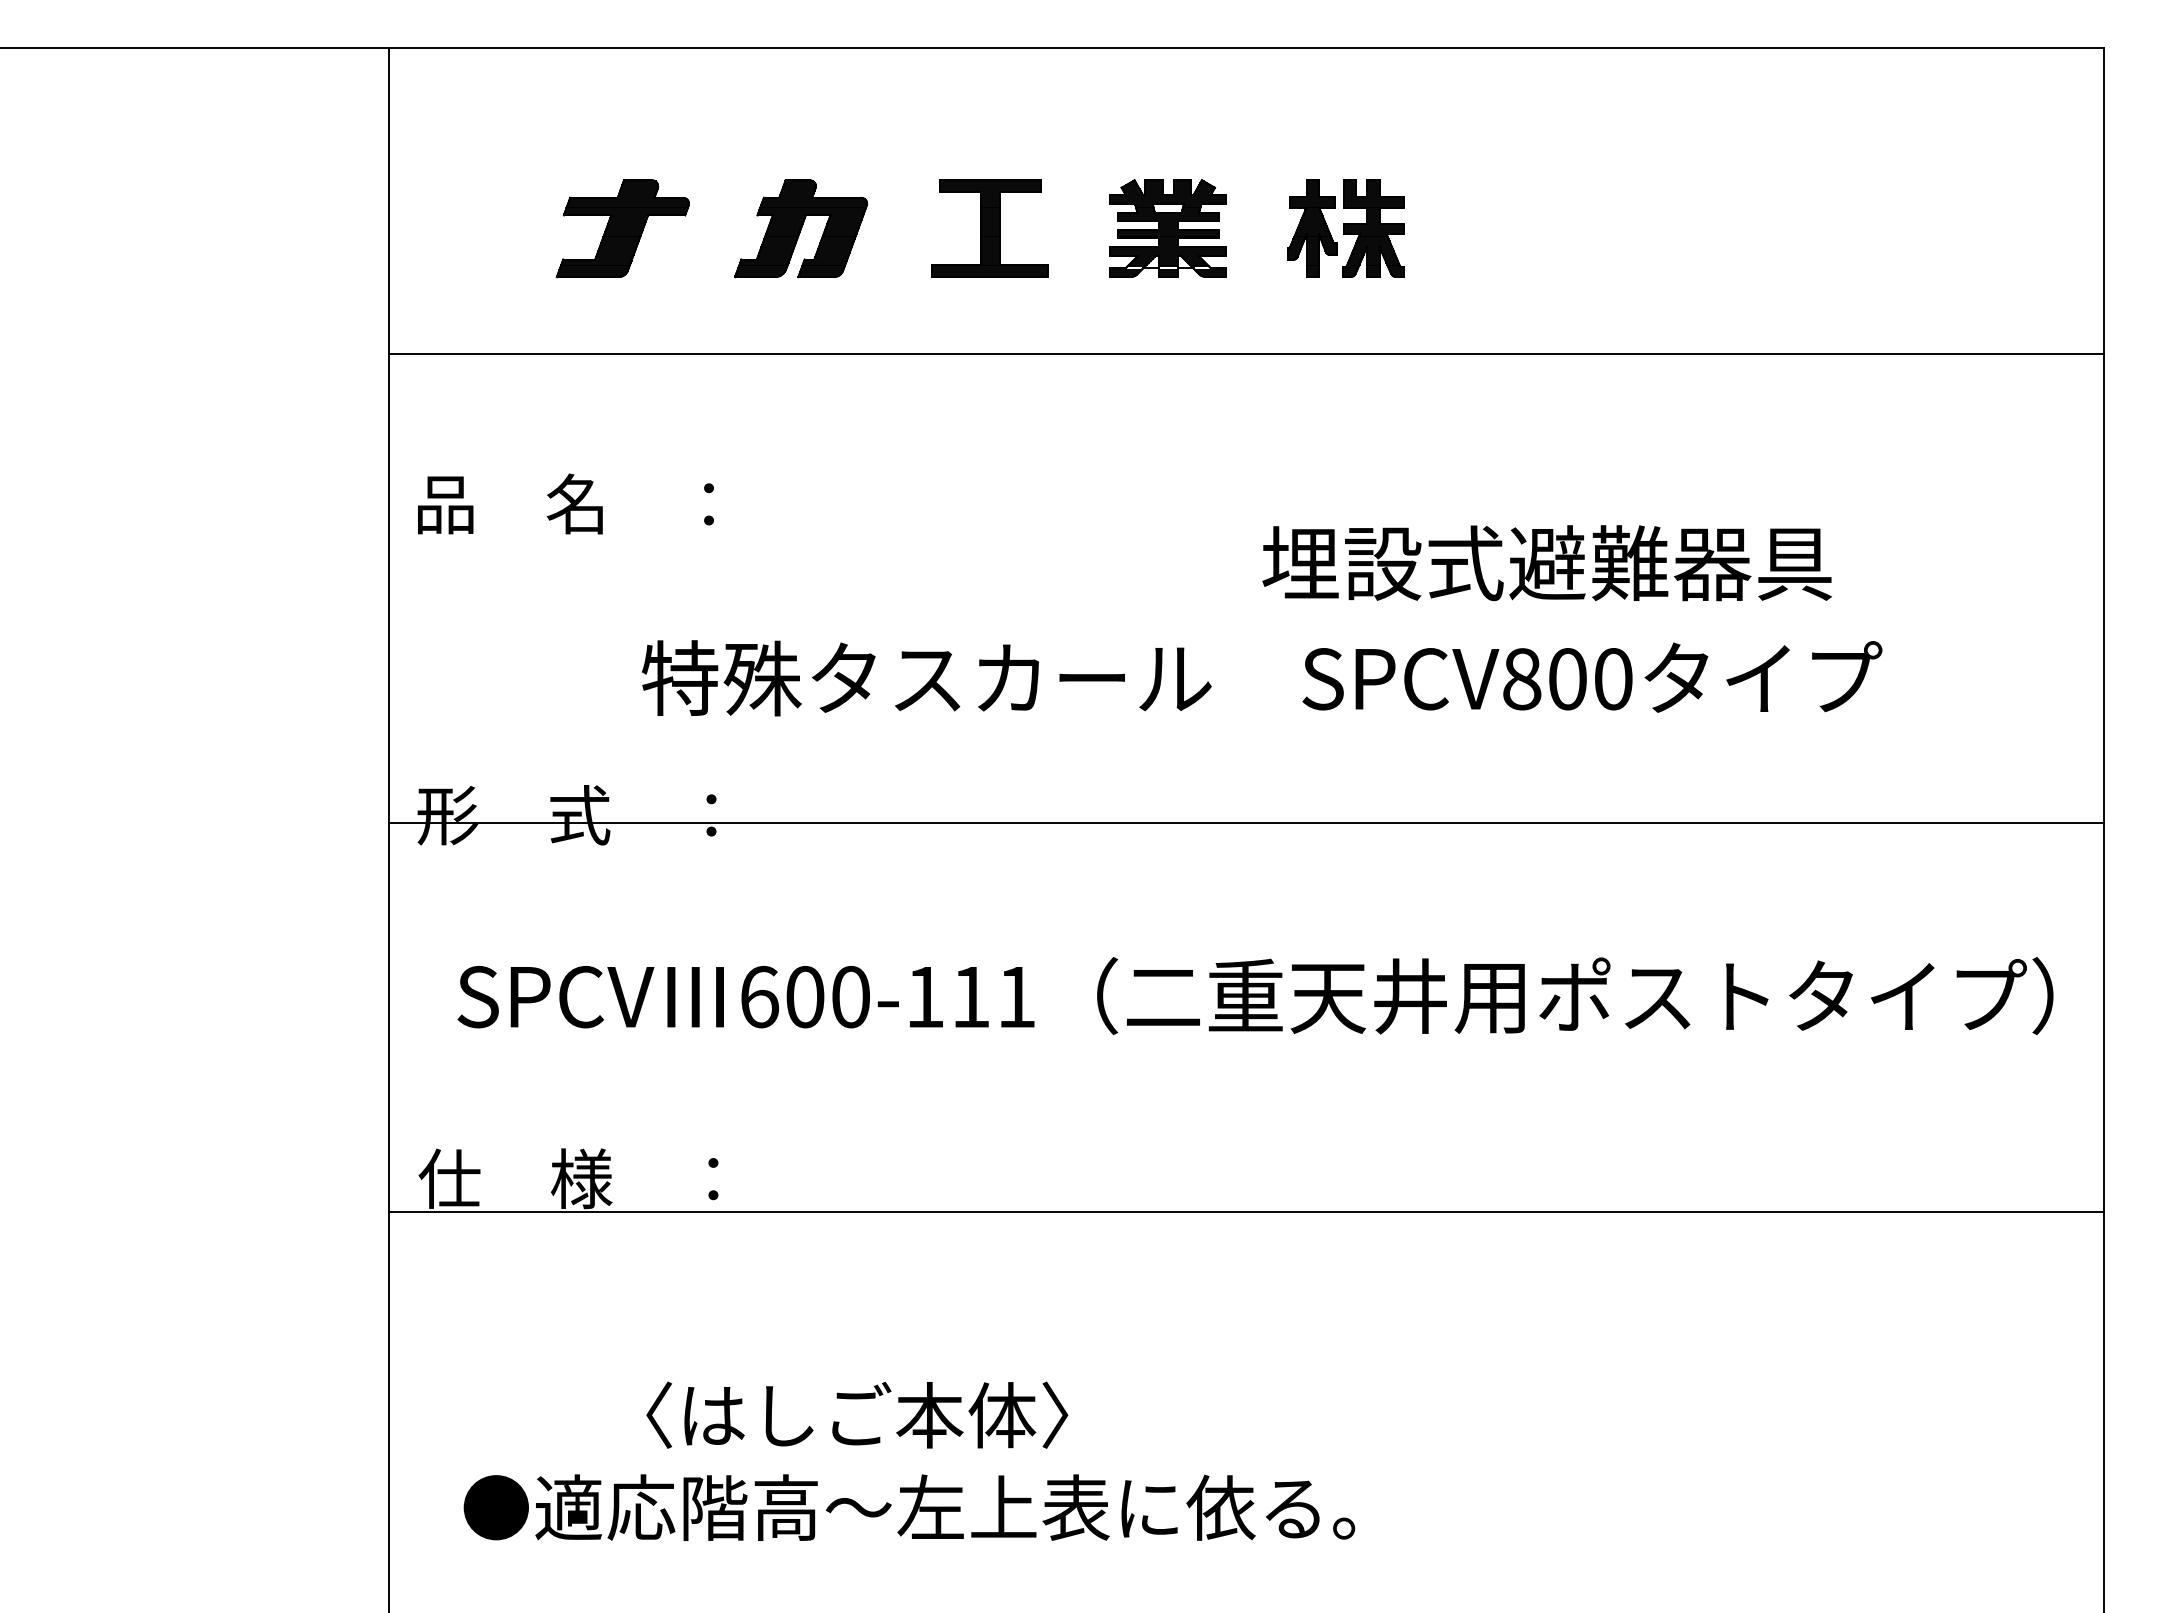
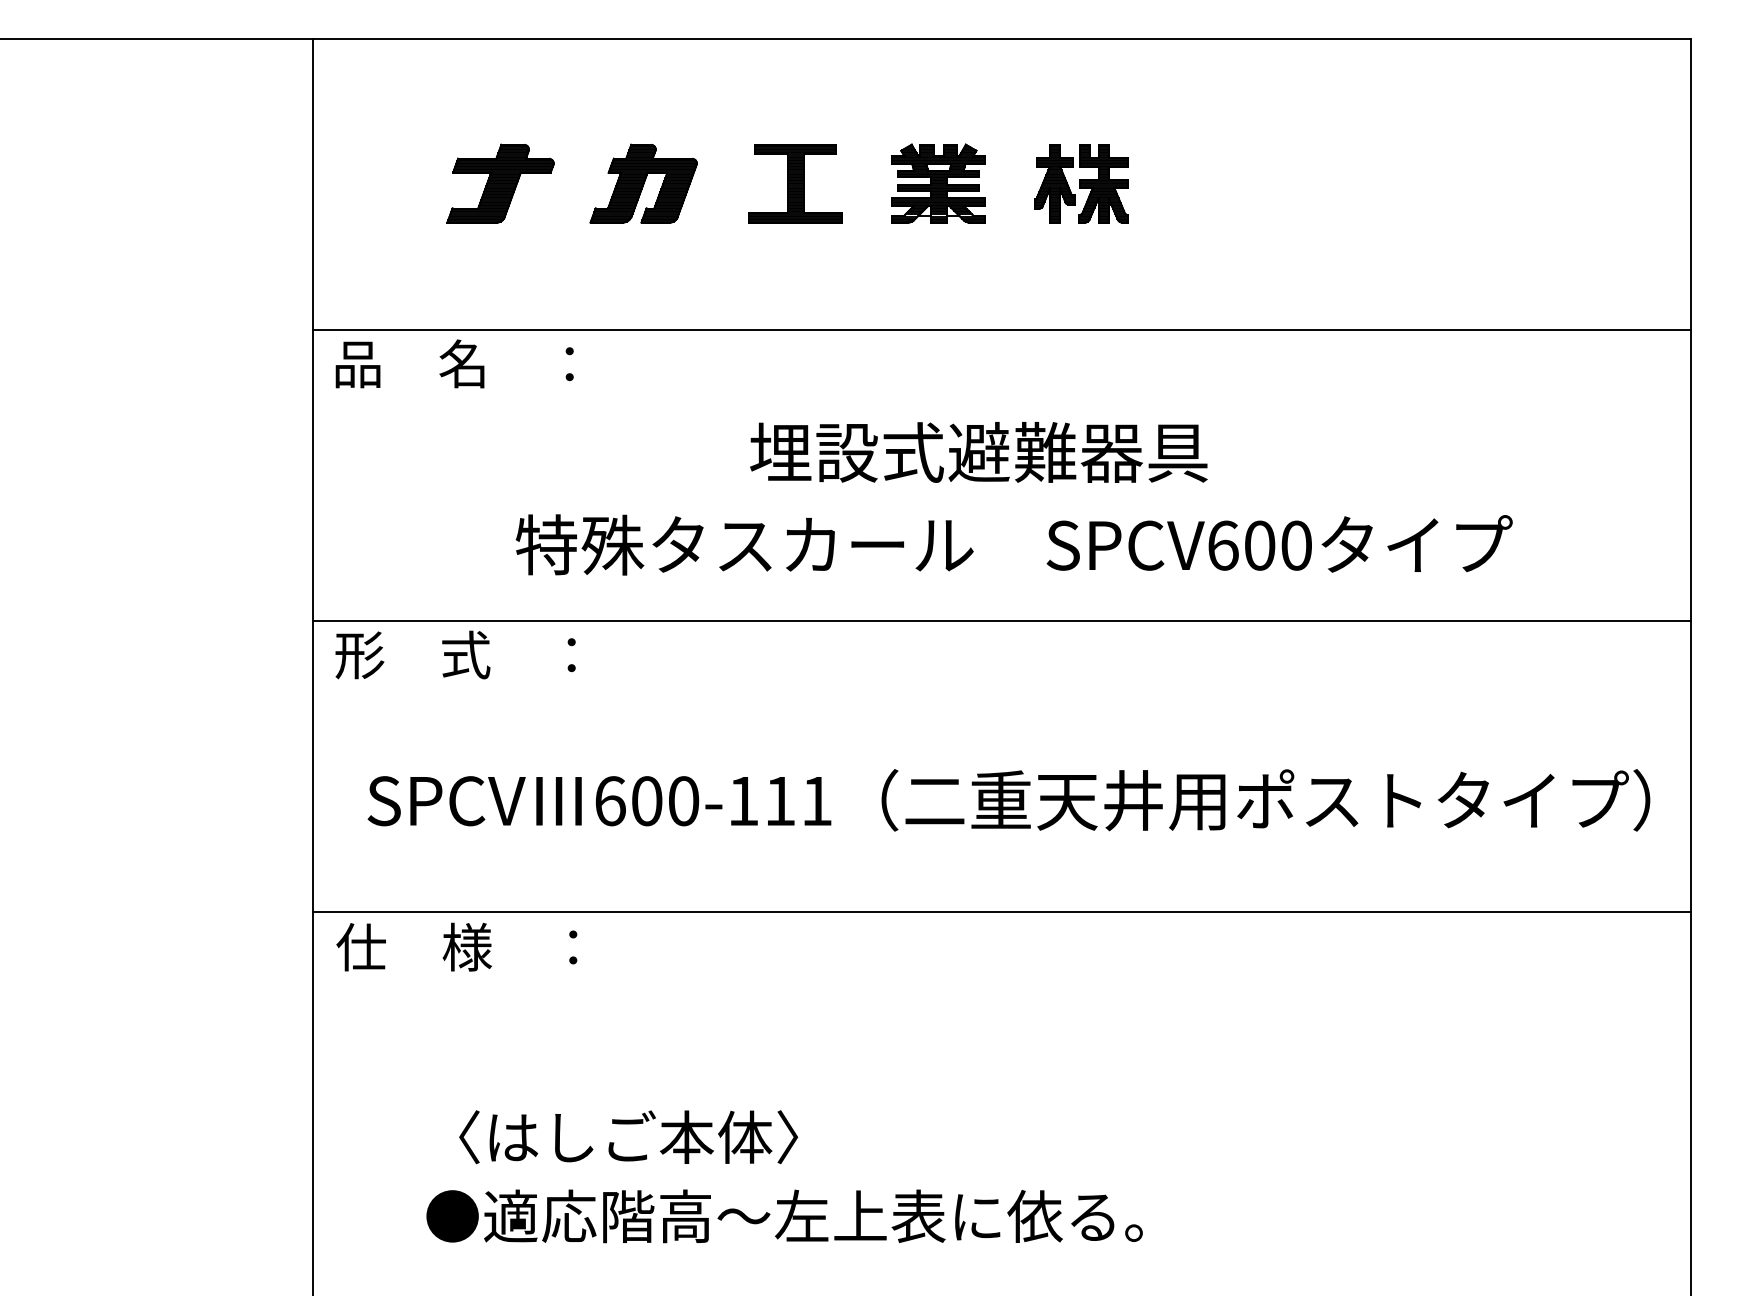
line: (1246, 353) -> (1001, 329), moved
text: (565, 503) -> (454, 363), moved
text: (1546, 563) -> (978, 452), moved
text: (1522, 679) -> (1223, 545), SPCV800 -> SPCV600
line: (1246, 822) -> (1001, 620), moved
line: (1246, 1212) -> (1001, 912), moved
text: (857, 1414) -> (628, 1136), moved
text: (909, 1507) -> (784, 1216), moved

